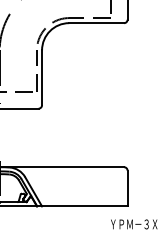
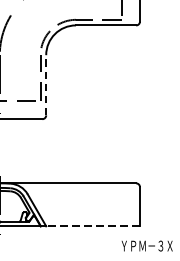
line: (42, 77) -> (46, 84), solid -> dashed
line: (84, 206) -> (92, 226), solid -> dashed

